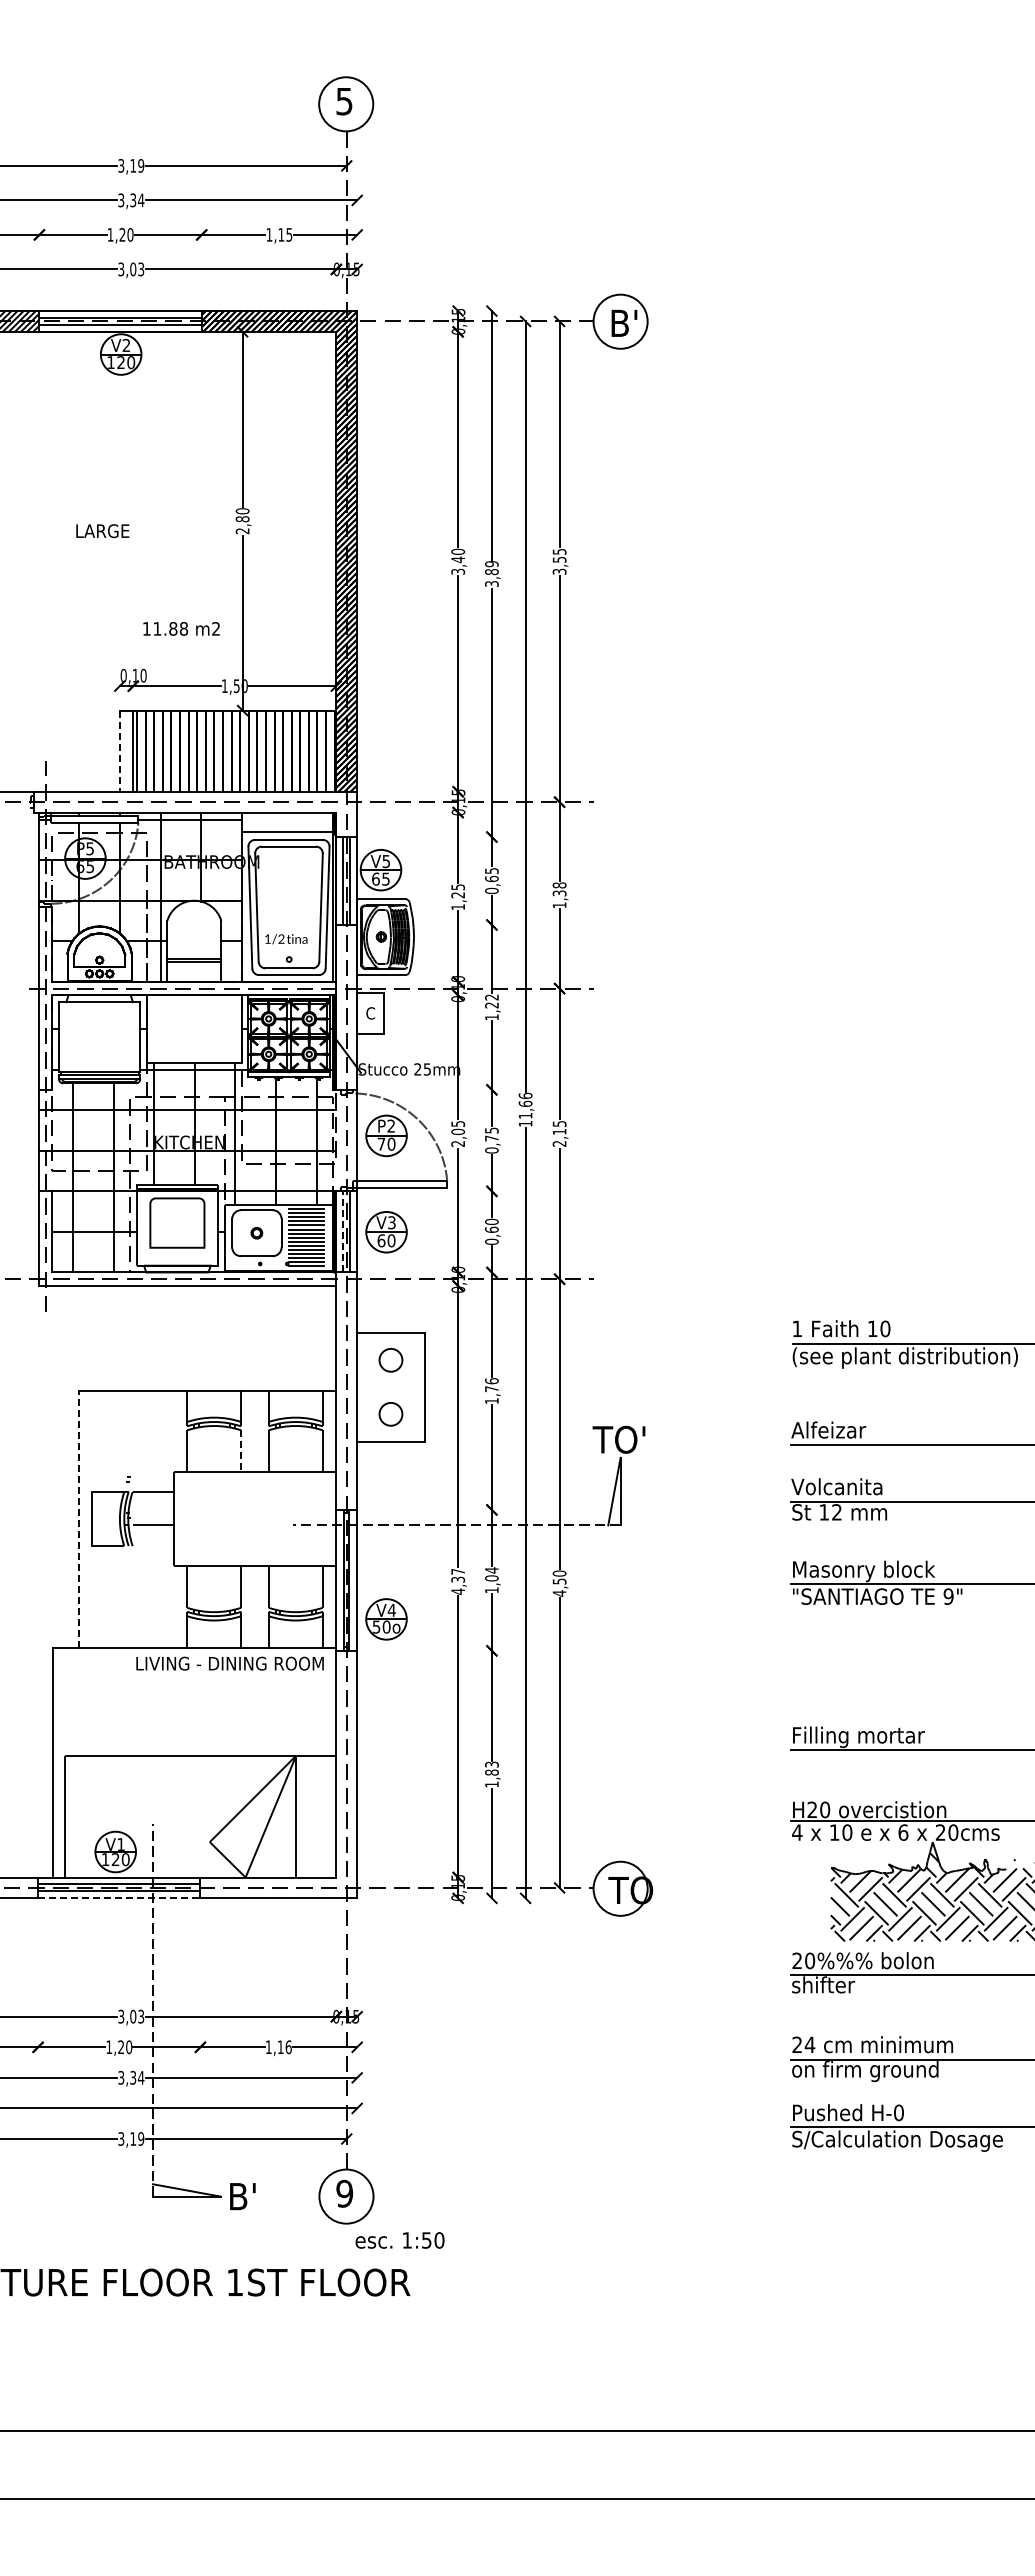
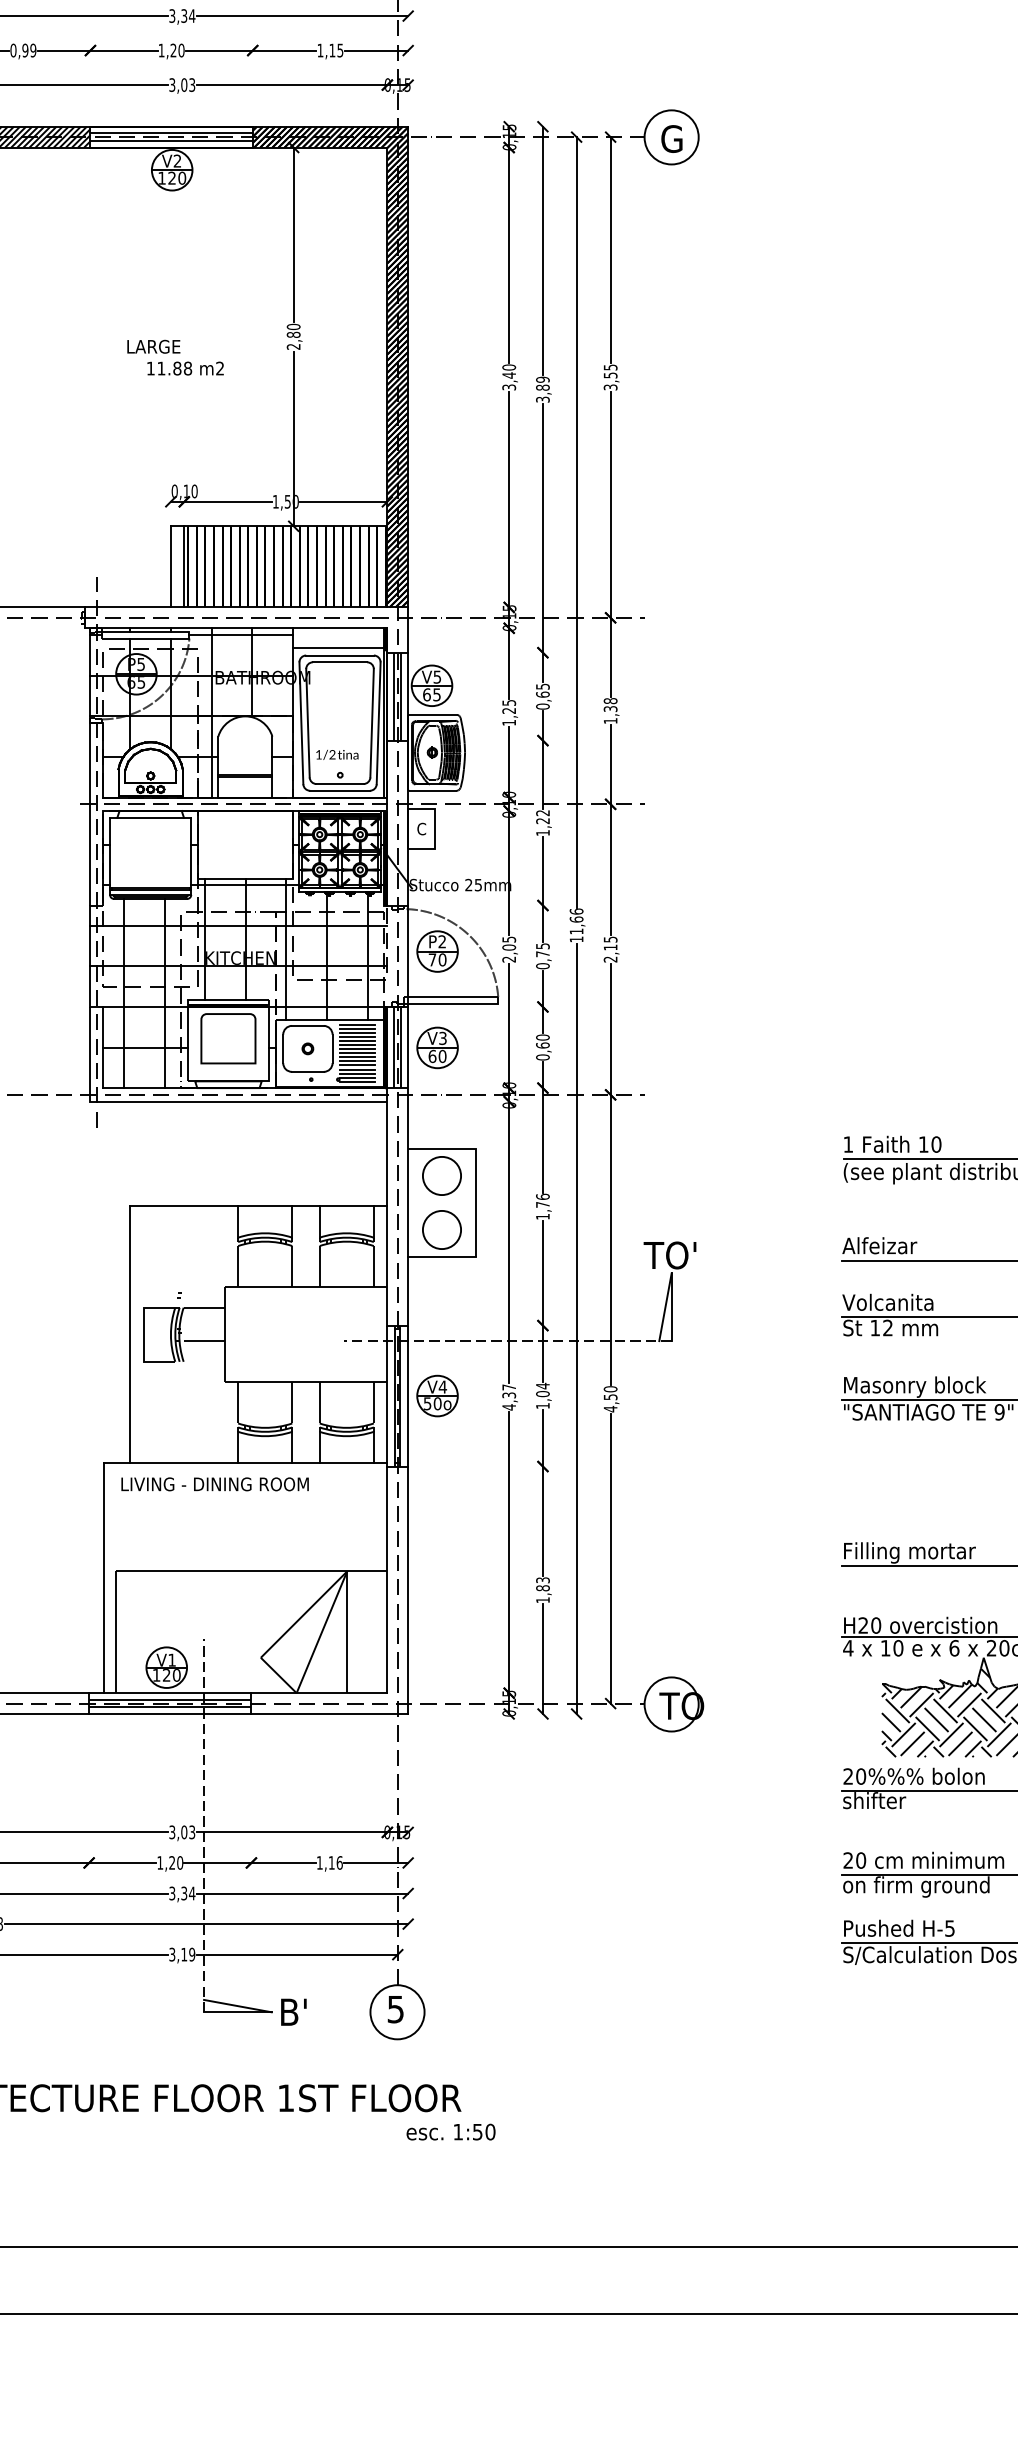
text: (623, 323) -> (674, 139), B' -> G
text: (181, 628) -> (185, 368), moved
line: (119, 751) -> (170, 567), dashed -> solid
line: (342, 1231) -> (393, 1047), dashed -> solid
circle: (390, 1360) -> (441, 1176), size x1.67
circle: (390, 1414) -> (441, 1230), size x1.67
line: (241, 1451) -> (292, 1267), dashed -> solid
line: (79, 1518) -> (130, 1334), dashed -> solid
part: (386, 1619) -> (437, 1396), moved
text: (229, 1663) -> (214, 1484), moved
line: (119, 1898) -> (170, 1714), dashed -> solid
text: (809, 2044) -> (860, 1860), 24 -> 20
text: (898, 2112) -> (949, 1928), H-0 -> H-5
text: (344, 2193) -> (395, 2009), 9 -> 5
text: (399, 2240) -> (450, 2132), moved

